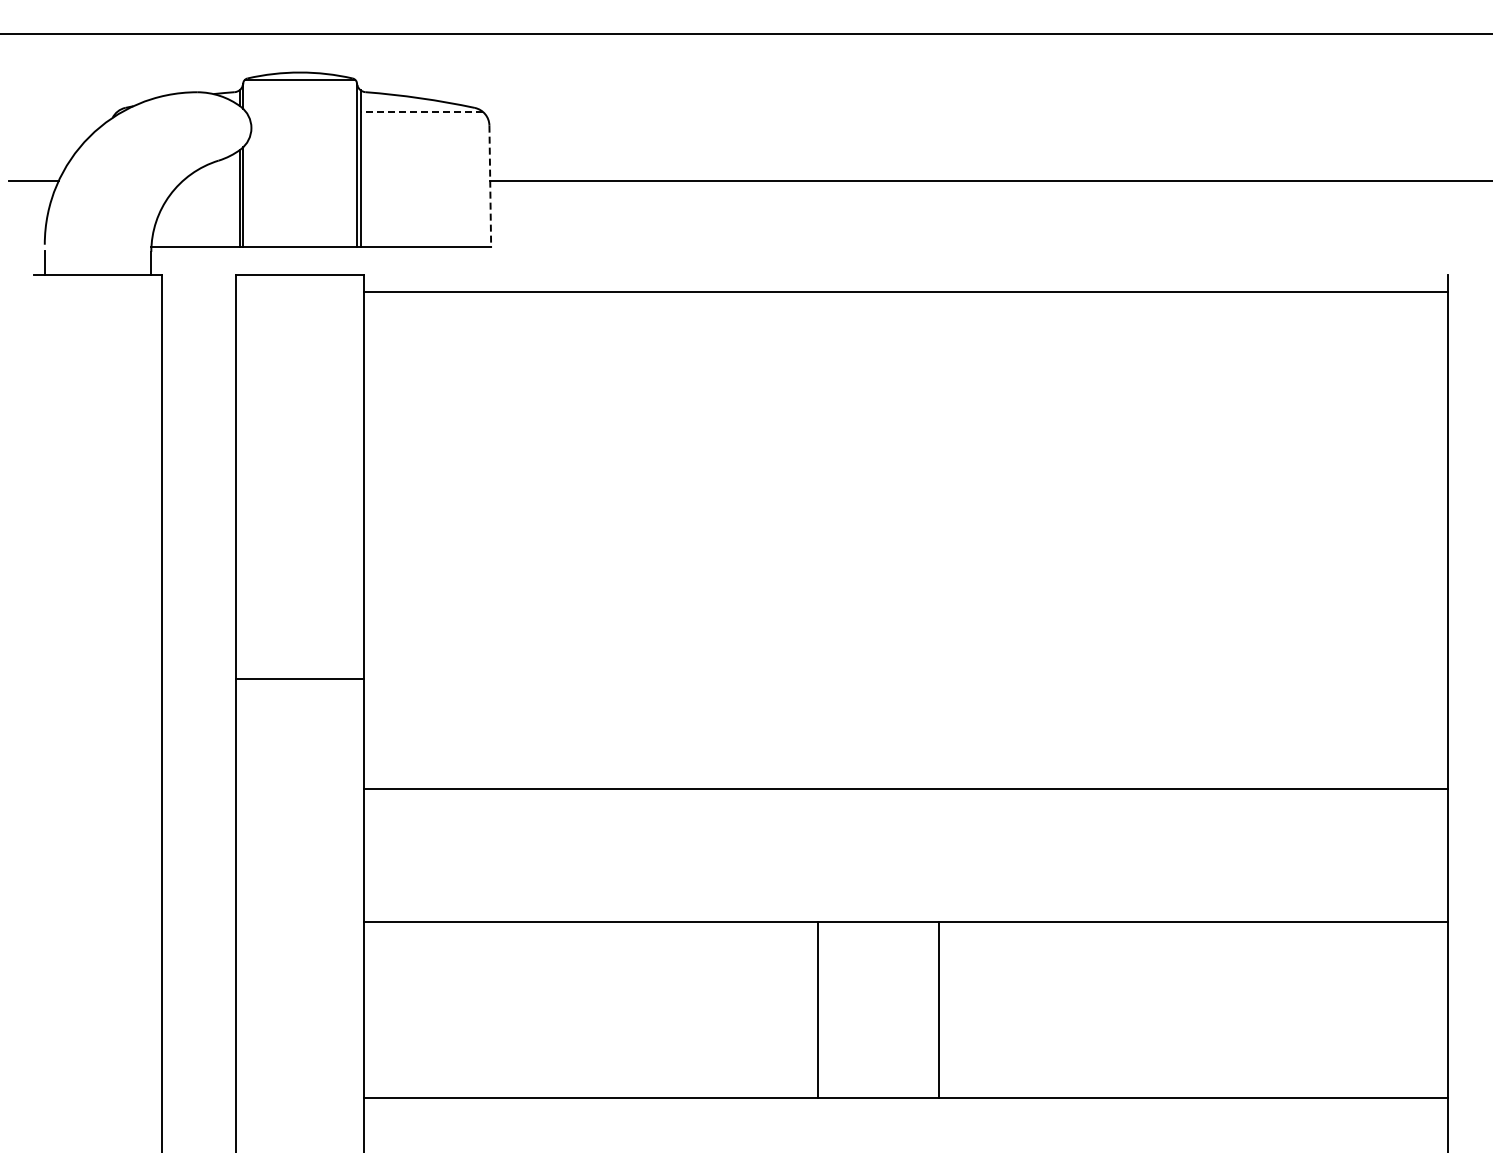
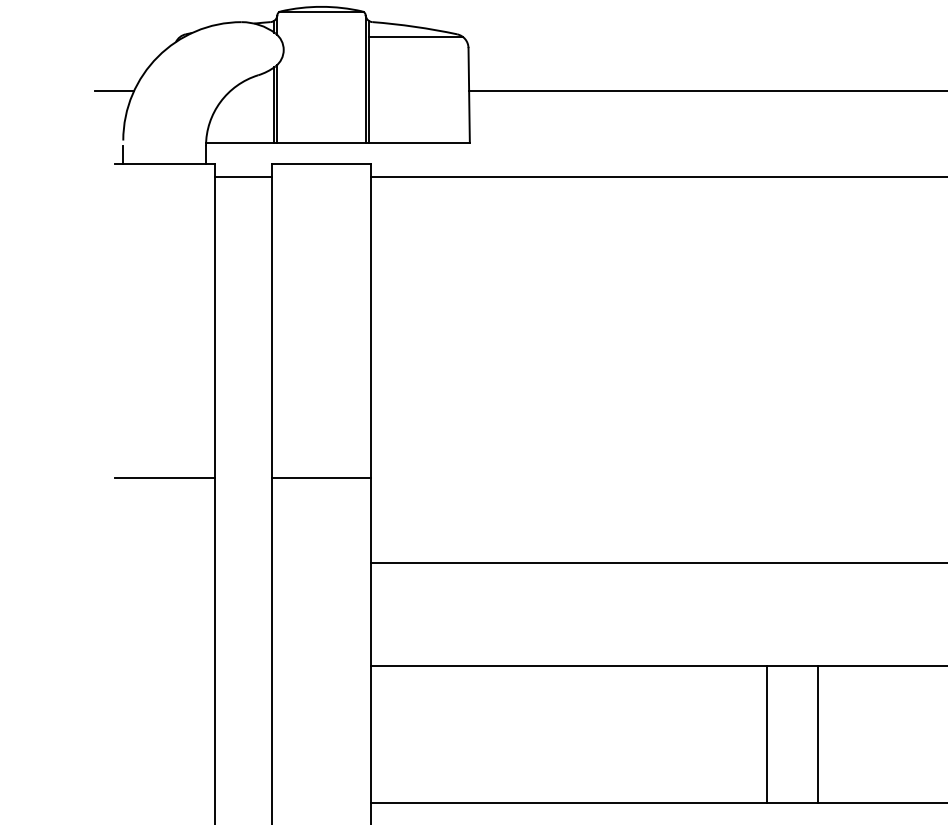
line: (421, 111) -> (415, 37), dashed -> solid
line: (490, 186) -> (469, 95), dashed -> solid
line: (198, 291) -> (242, 176), added
line: (97, 679) -> (164, 478), added
line: (818, 1009) -> (766, 734), moved

